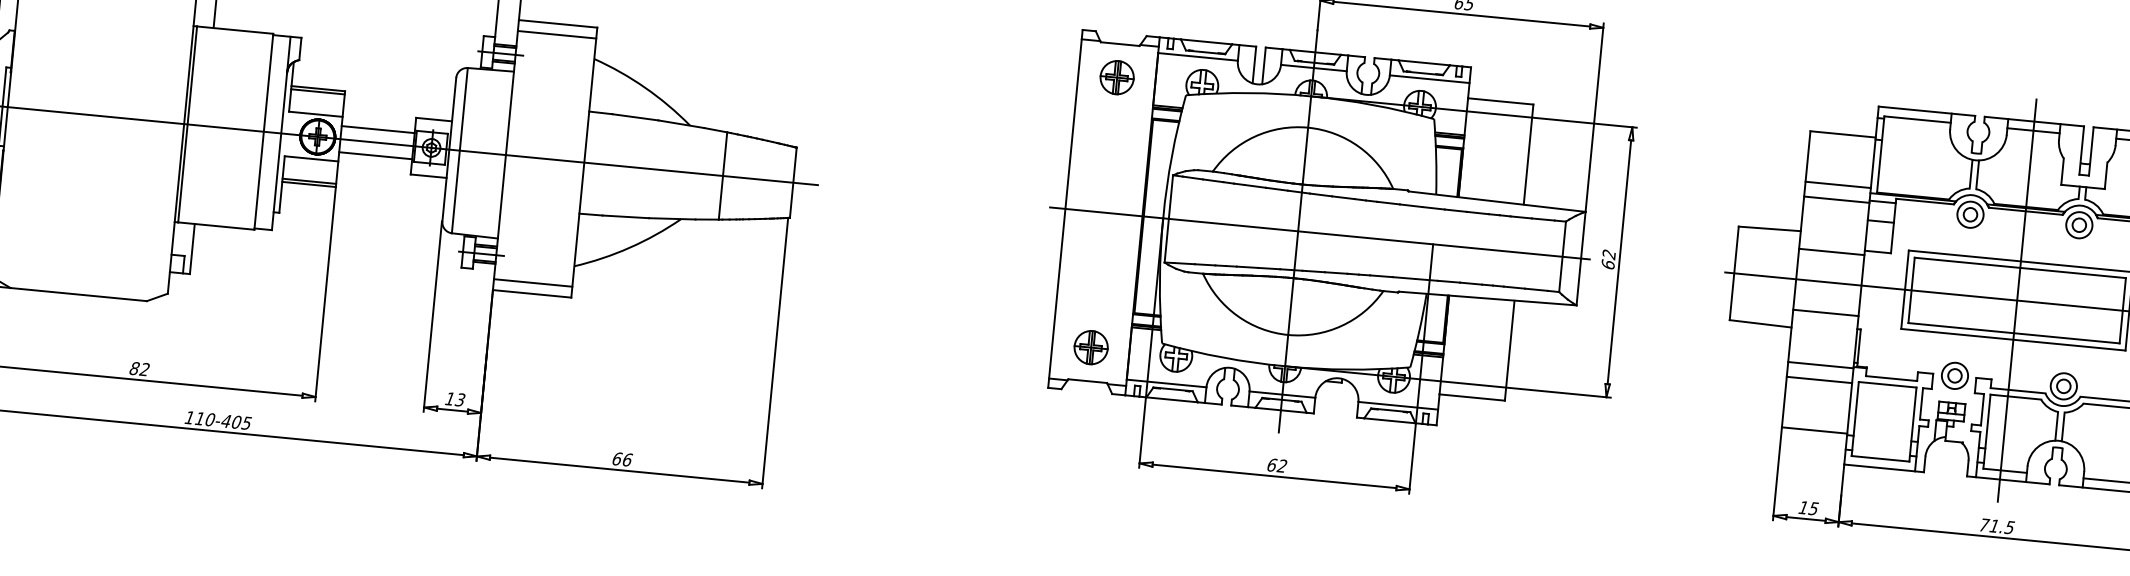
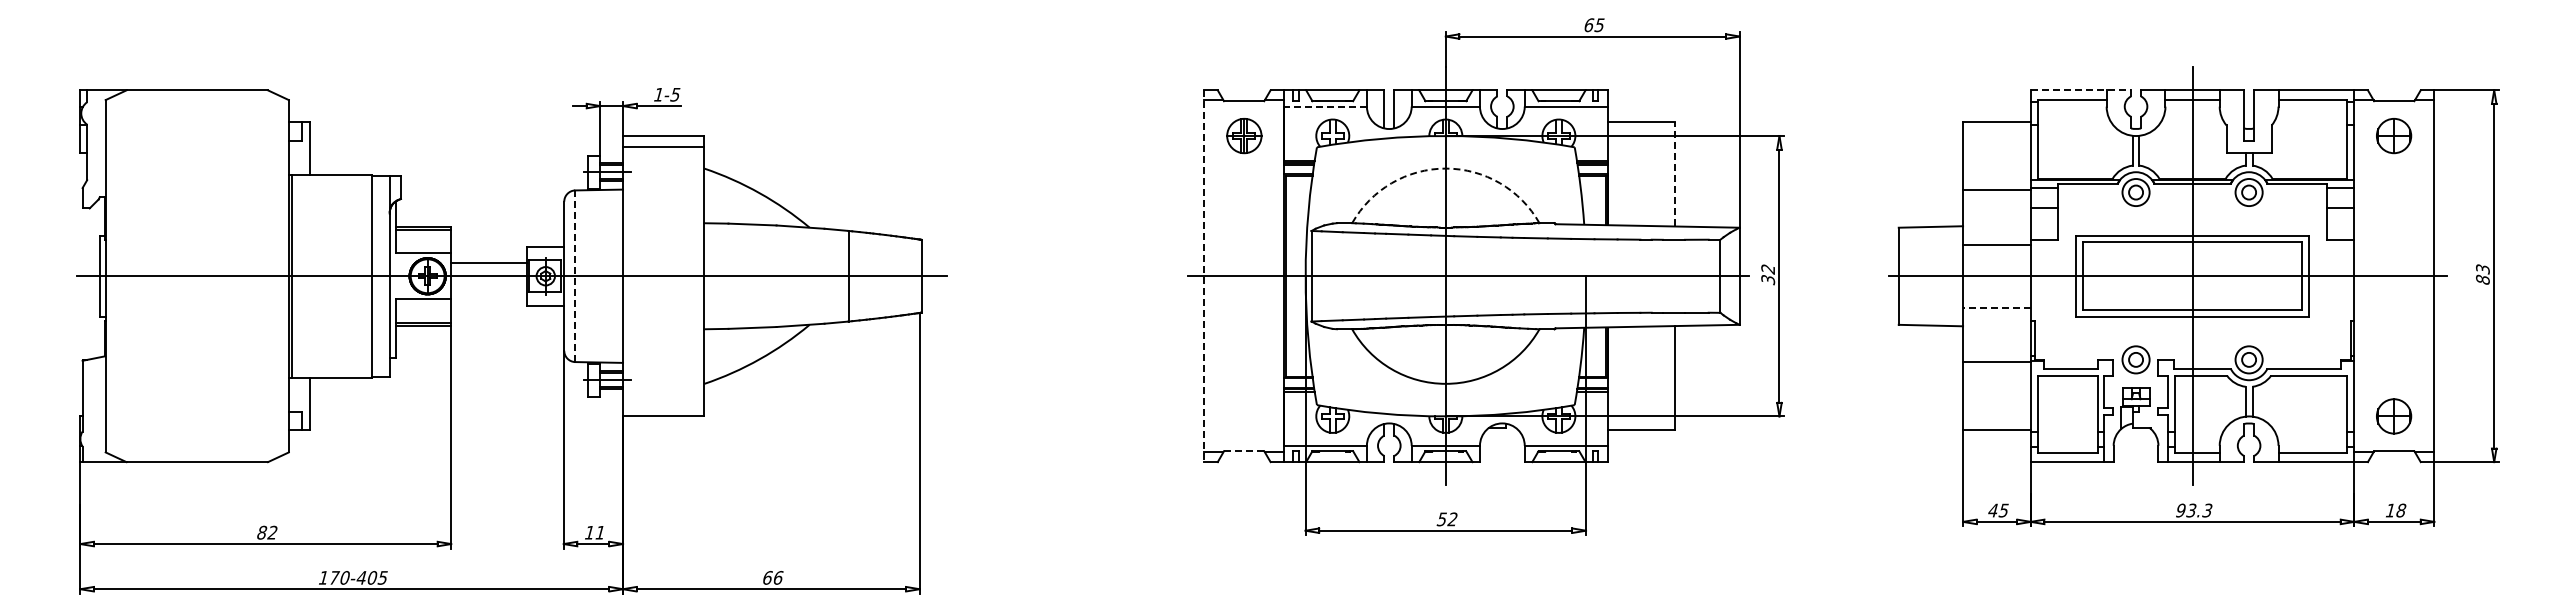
line: (1198, 56) -> (1325, 106), solid -> dashed
line: (1927, 111) -> (2081, 90), solid -> dashed
arc: (1307, 127) -> (1445, 168), solid -> dashed
line: (460, 150) -> (575, 276), solid -> dashed
line: (1528, 154) -> (1675, 174), solid -> dashed
line: (376, 155) -> (489, 289), removed
line: (1837, 184) -> (1996, 174), removed
line: (1065, 209) -> (1204, 276), solid -> dashed
text: (1608, 264) -> (1768, 279), 62 -> 32
line: (532, 283) -> (663, 405), removed
line: (1825, 312) -> (1996, 307), solid -> dashed
part: (1091, 347) -> (1244, 416), removed
line: (1818, 379) -> (1996, 377), removed
line: (1088, 381) -> (1244, 451), solid -> dashed
text: (460, 399) -> (600, 532), 13 -> 11
text: (200, 418) -> (334, 577), 110-405 -> 170-405
text: (1271, 465) -> (1441, 519), 62 -> 52
text: (1802, 507) -> (1992, 510), 15 -> 45
text: (1997, 526) -> (2194, 510), 71.5 -> 93.3

